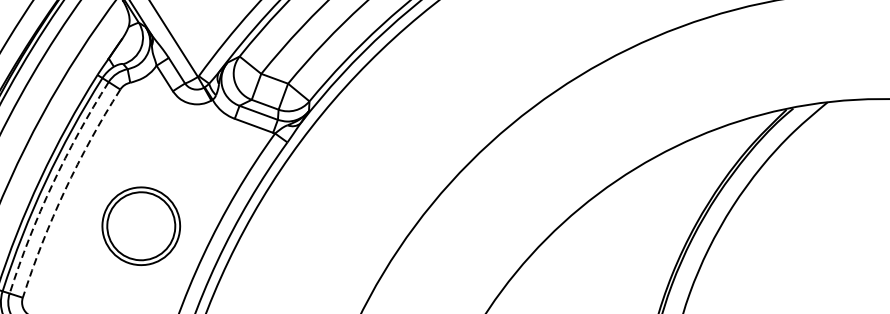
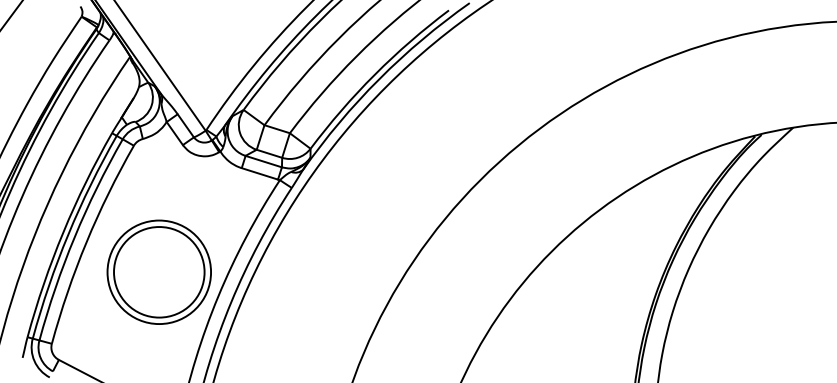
arc: (52, 184) -> (74, 237), dashed -> solid
arc: (64, 190) -> (86, 242), dashed -> solid
part: (140, 225) -> (158, 271), size x1.43

